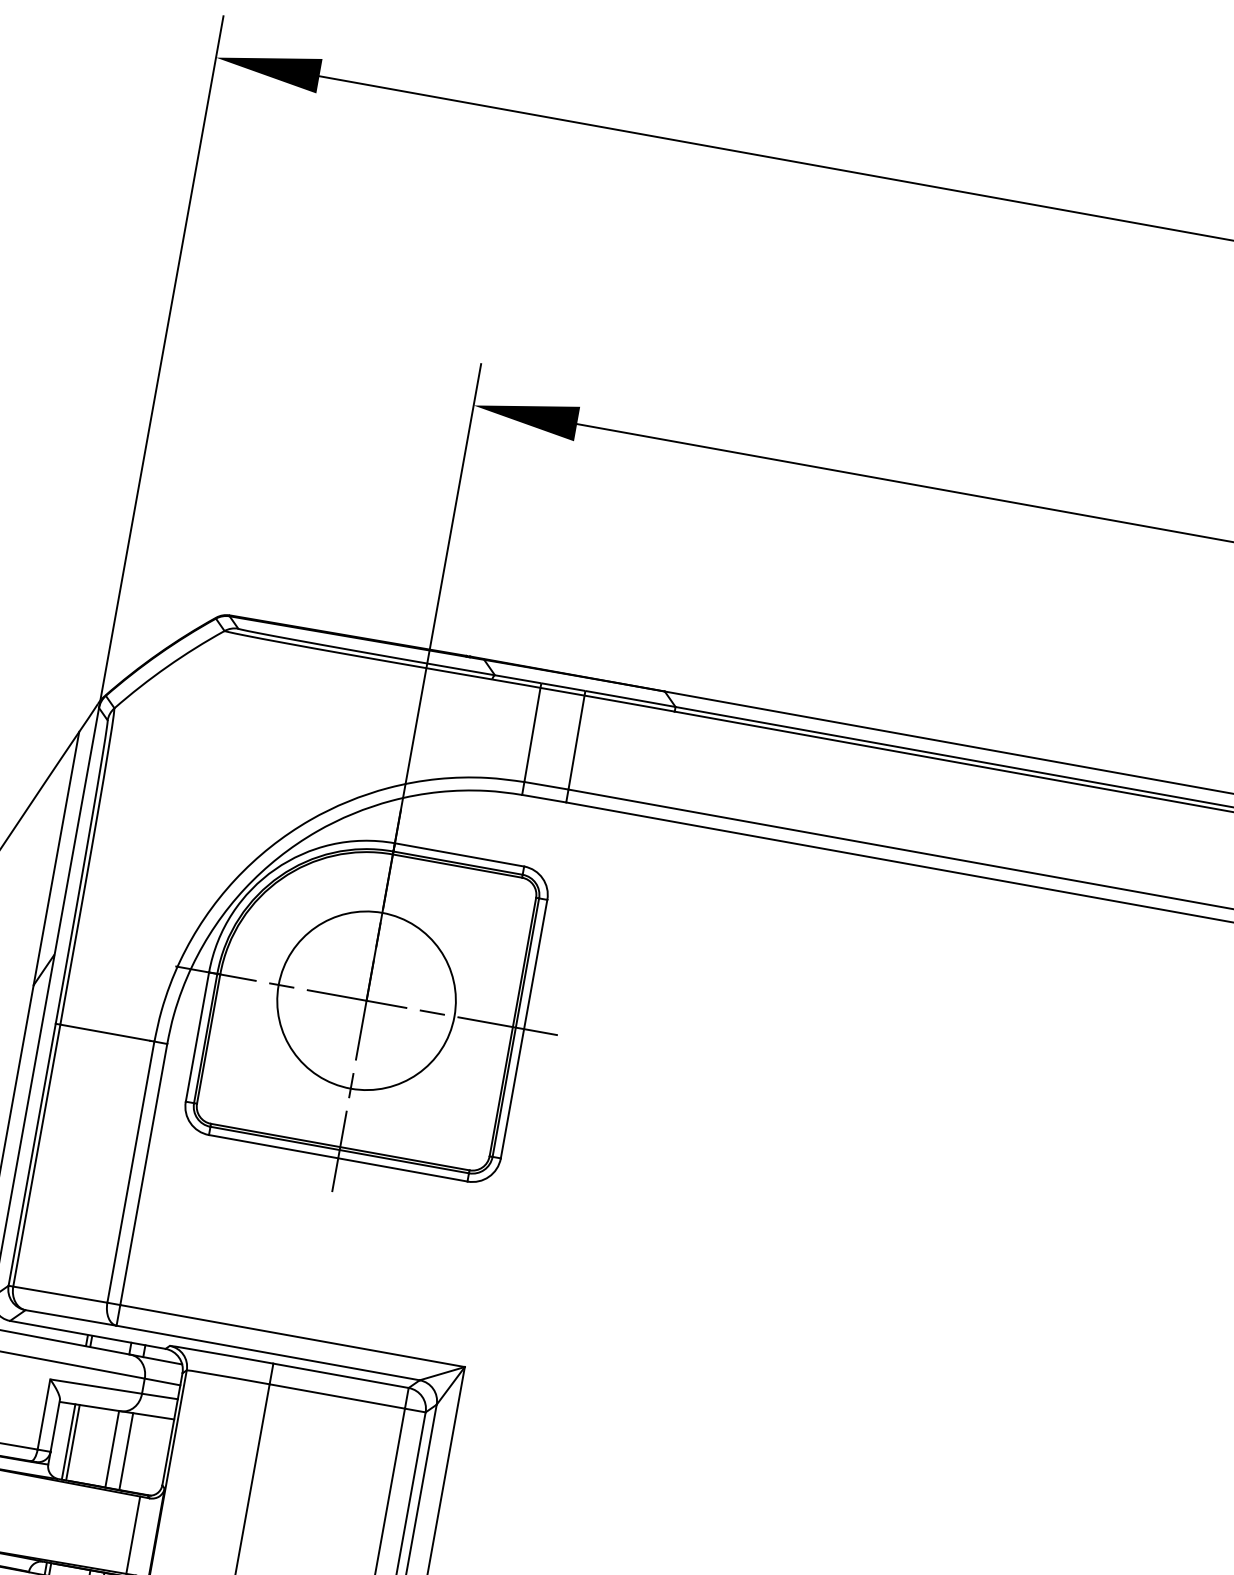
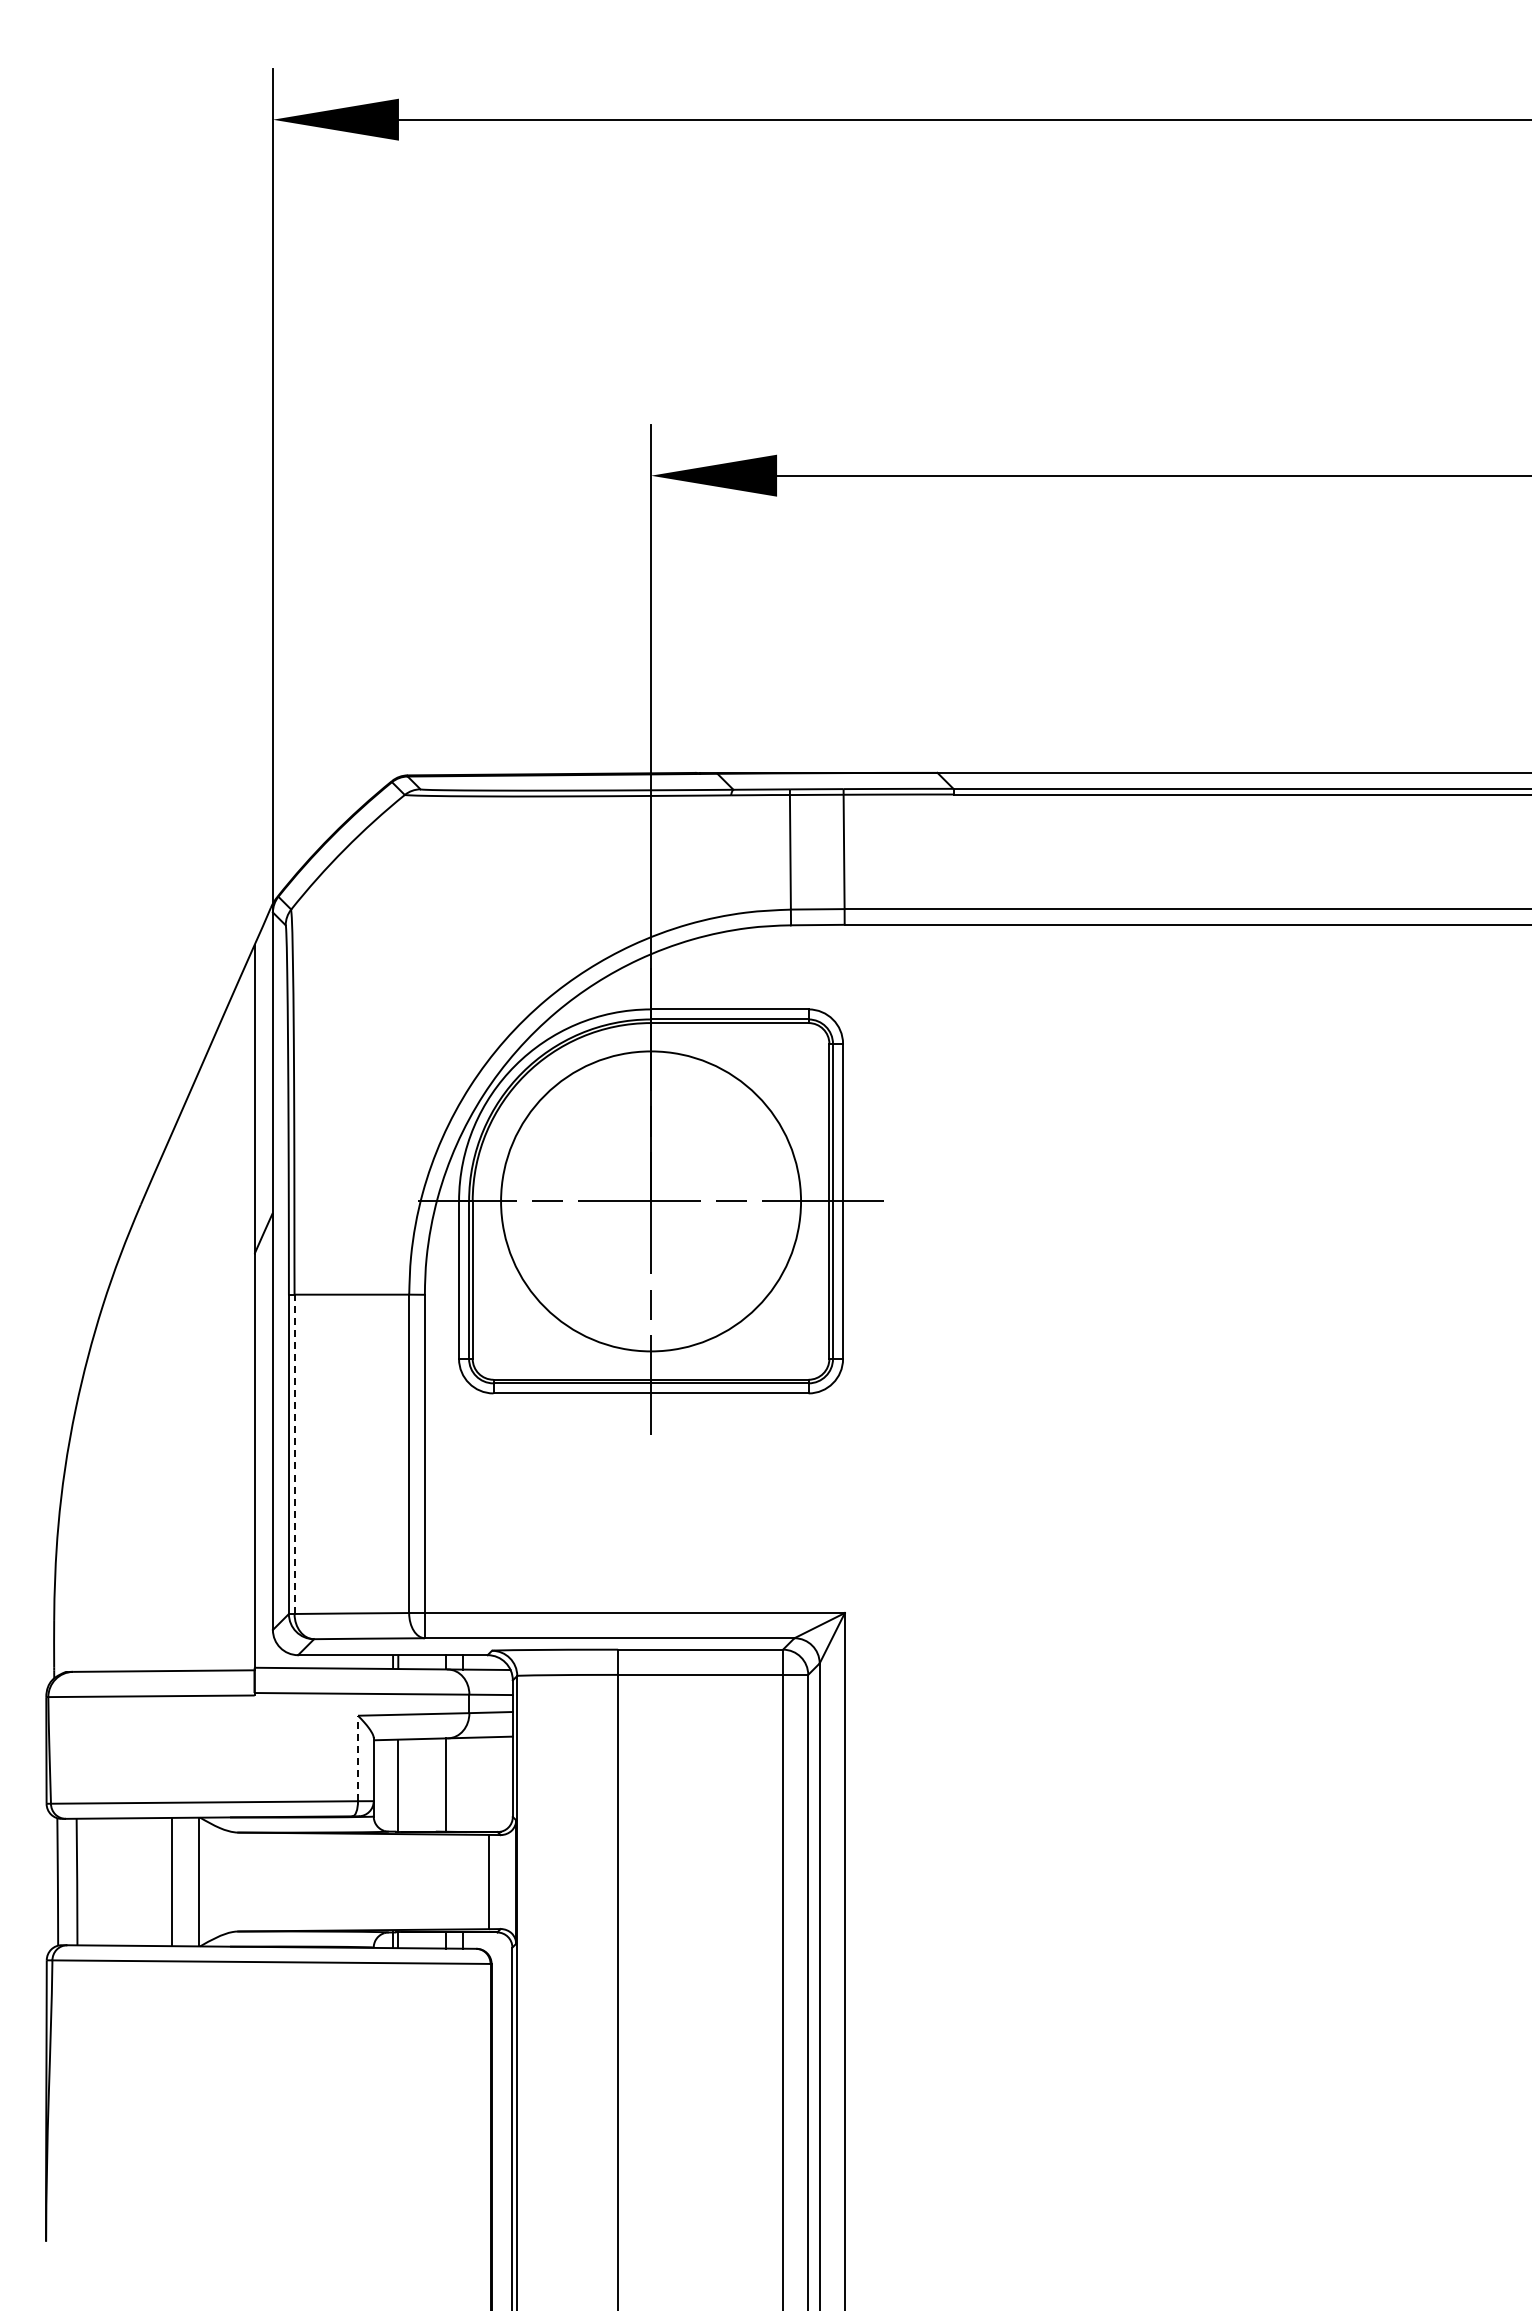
circle: (366, 1000) -> (650, 1201), size x1.4
line: (36, 1155) -> (294, 1454), solid -> dashed
line: (44, 1414) -> (358, 1758), solid -> dashed
line: (68, 1441) -> (392, 1785), removed
line: (126, 1451) -> (463, 1784), removed

